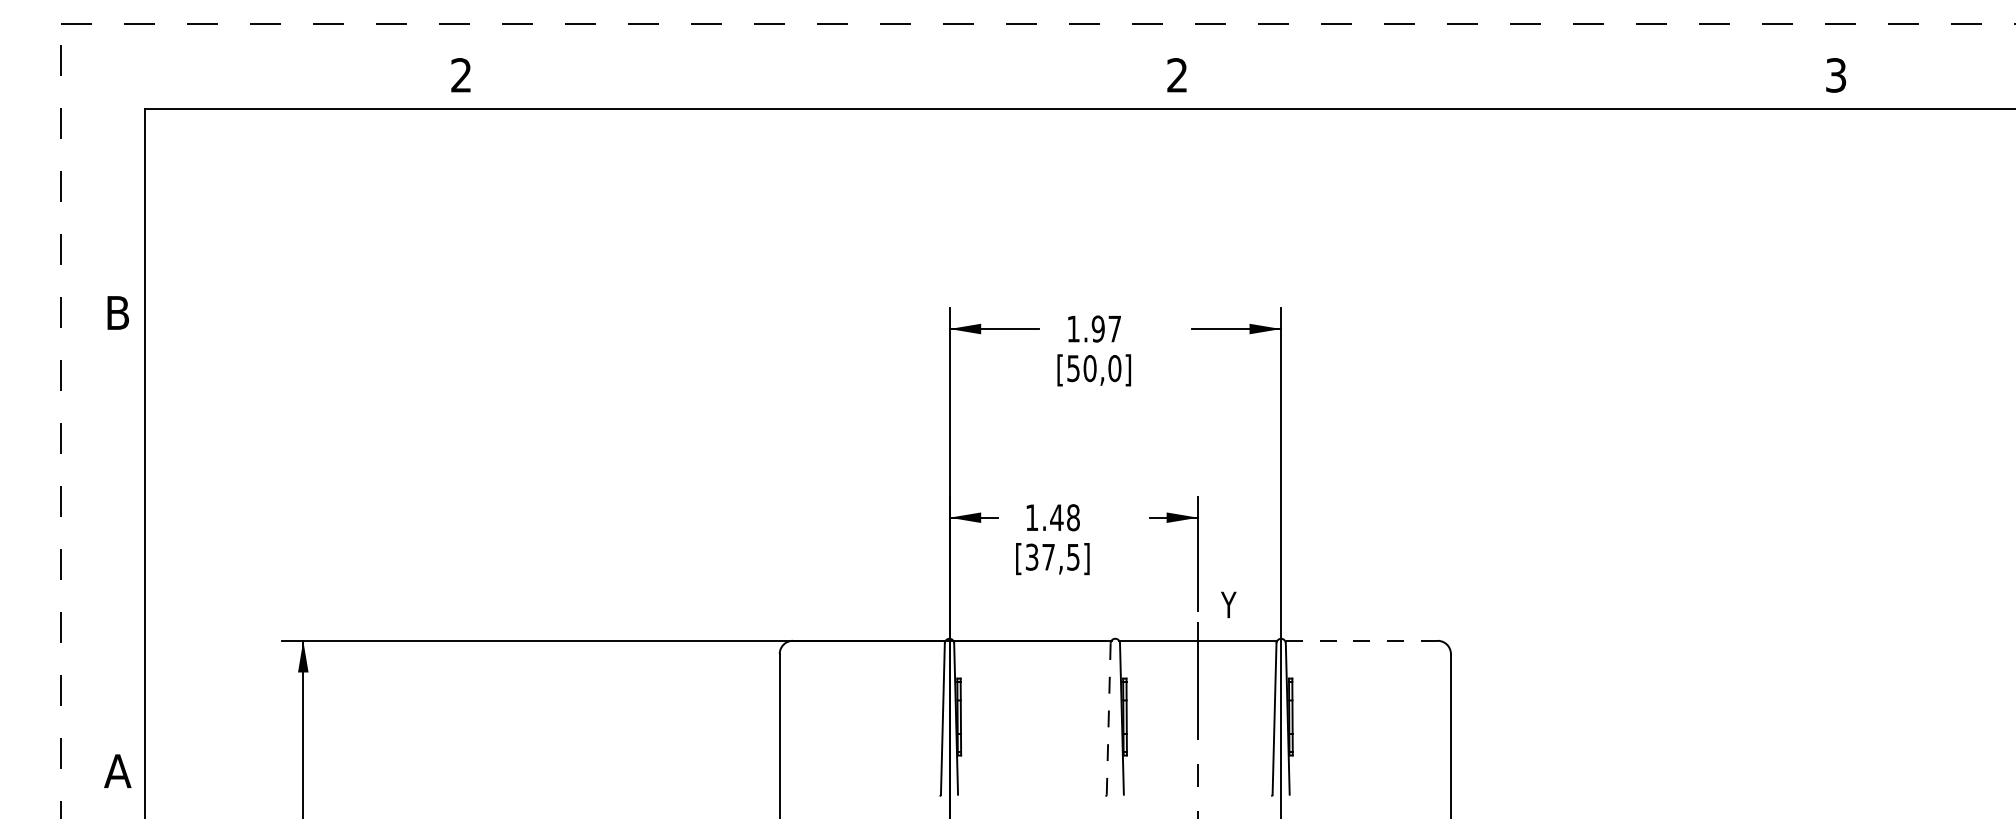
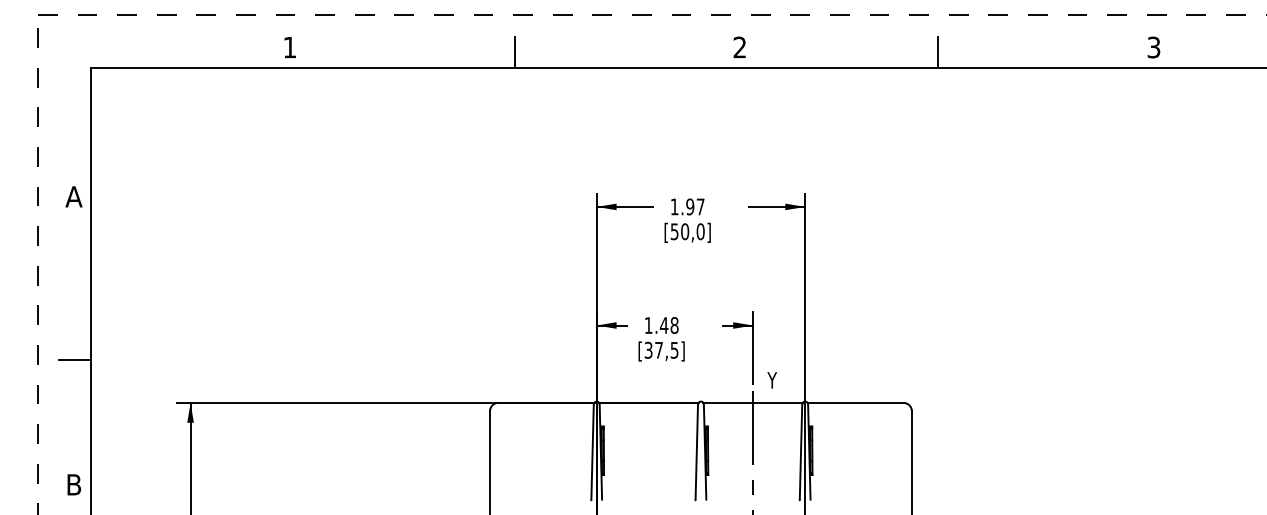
text: (460, 75) -> (289, 47), 2 -> 1
line: (818, 83) -> (514, 52), added
line: (1493, 83) -> (938, 52), added
text: (116, 312) -> (73, 196), B -> A
line: (118, 571) -> (74, 359), added
line: (1361, 640) -> (855, 402), dashed -> solid
line: (1108, 719) -> (696, 452), dashed -> solid
text: (116, 770) -> (73, 484), A -> B

